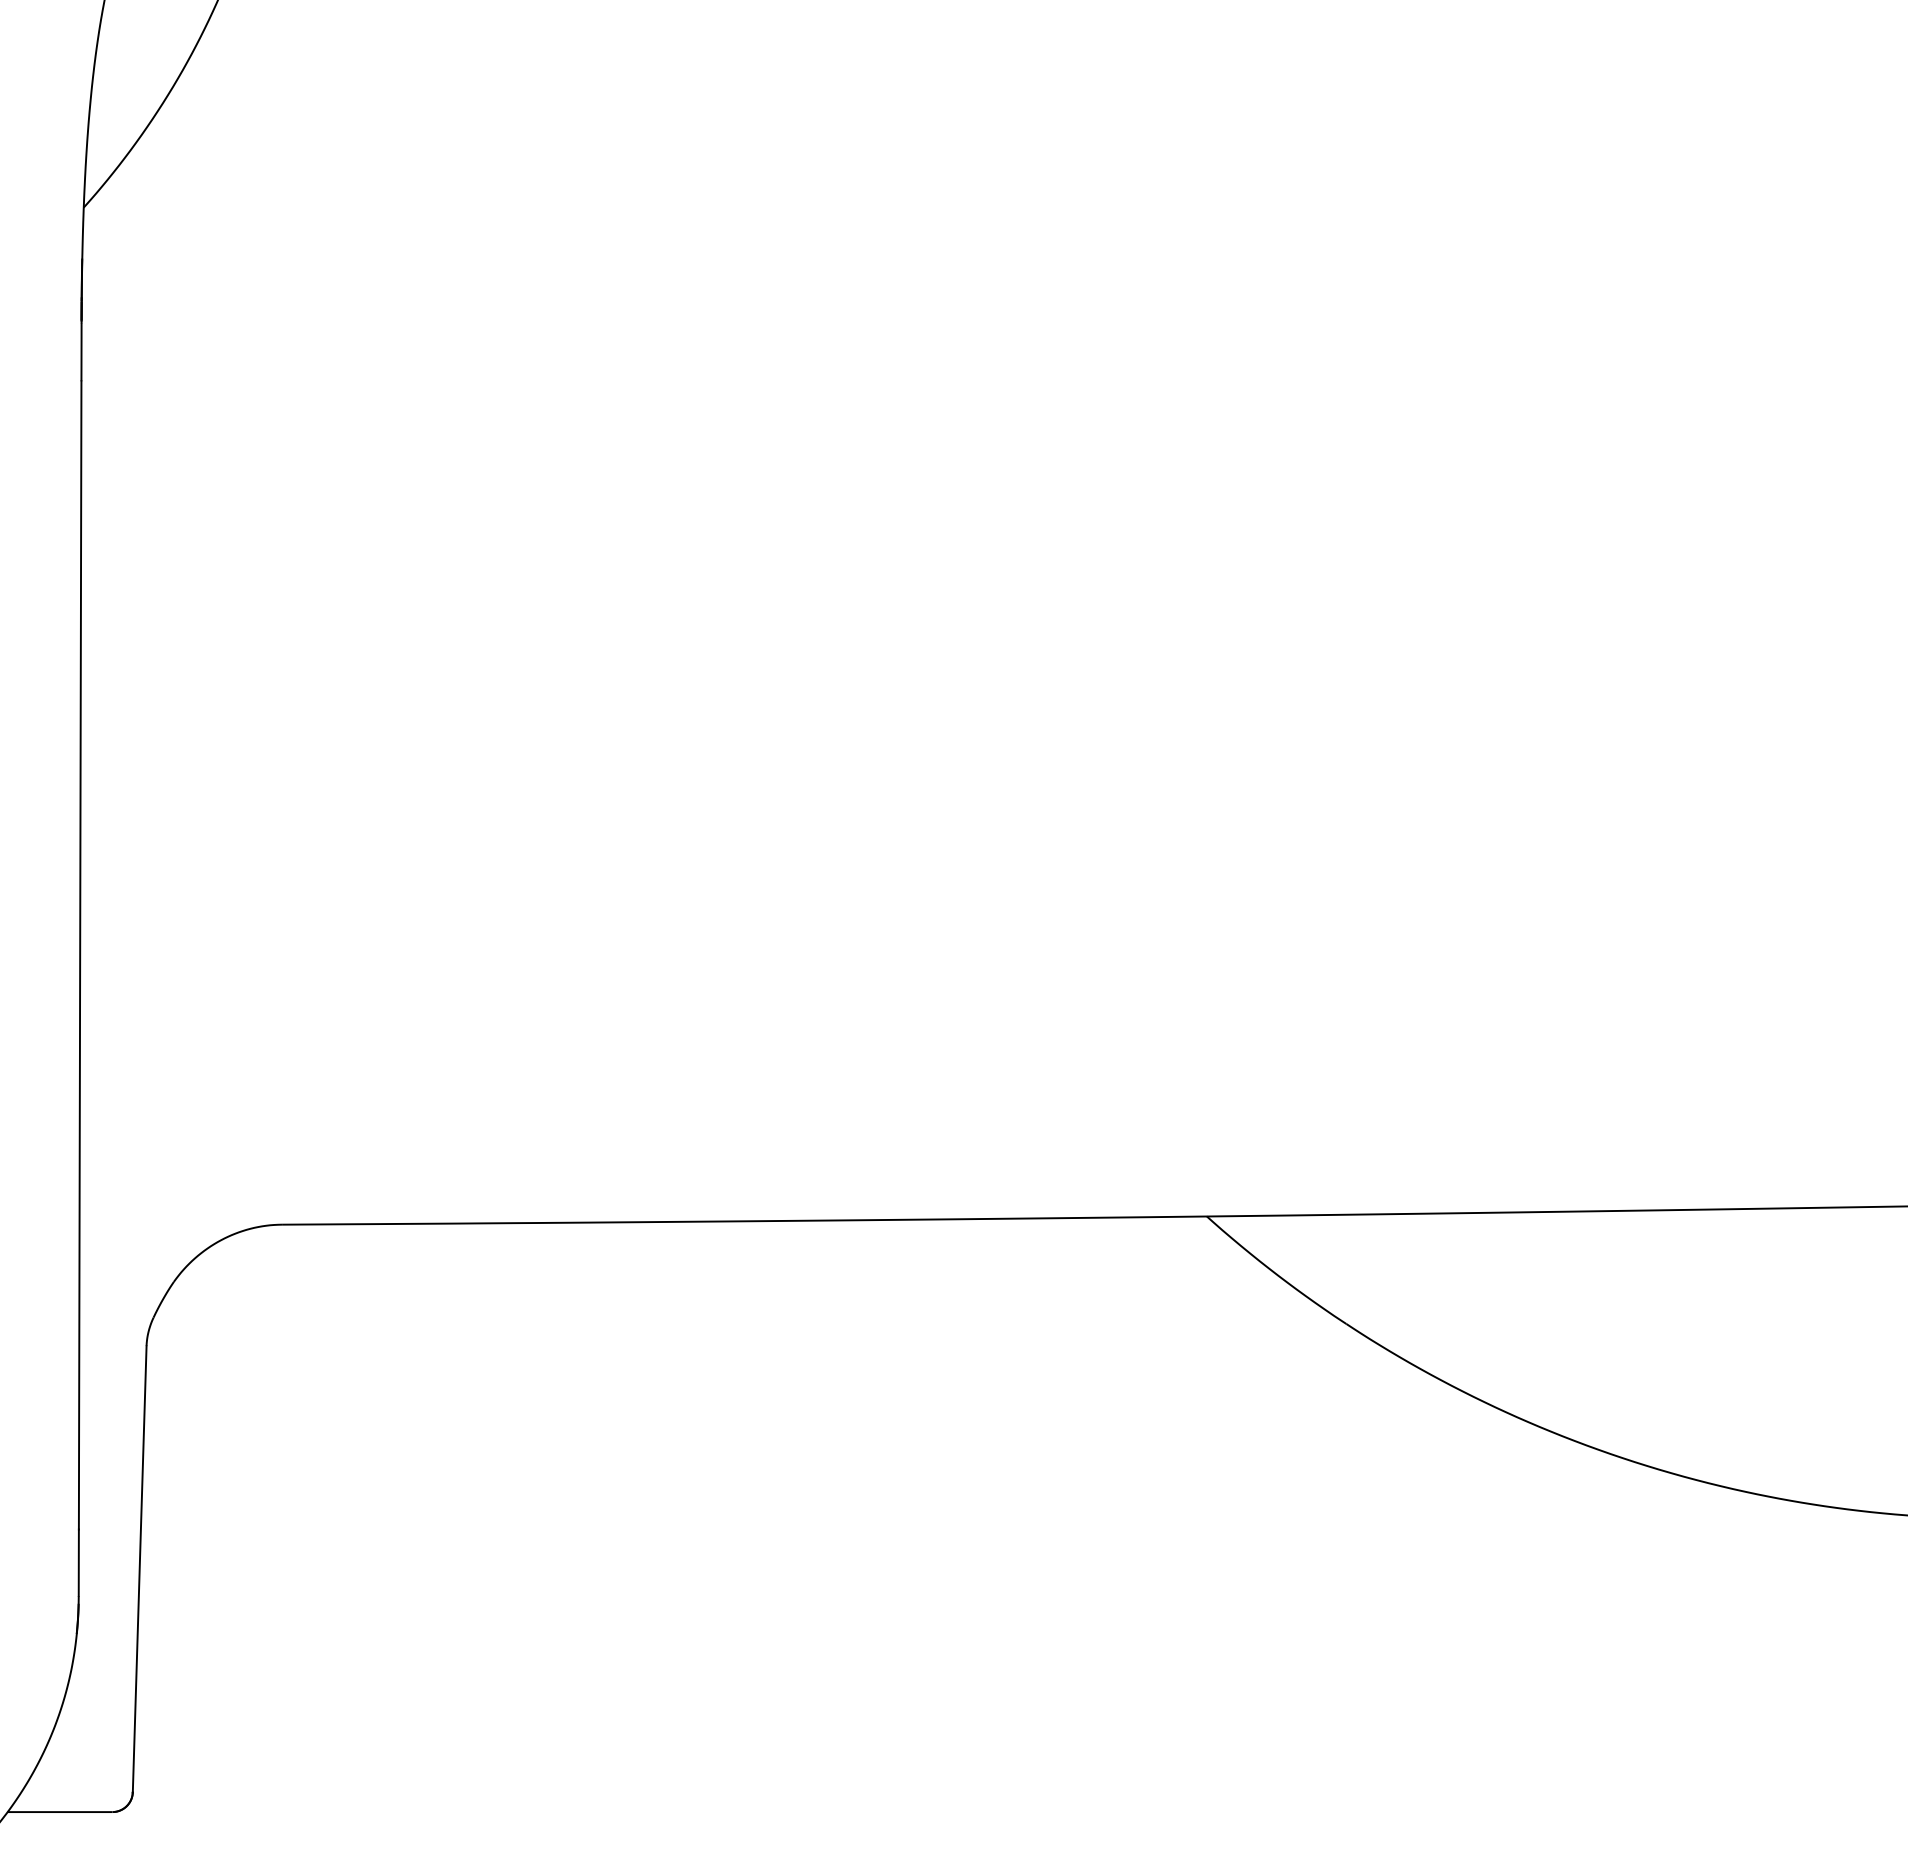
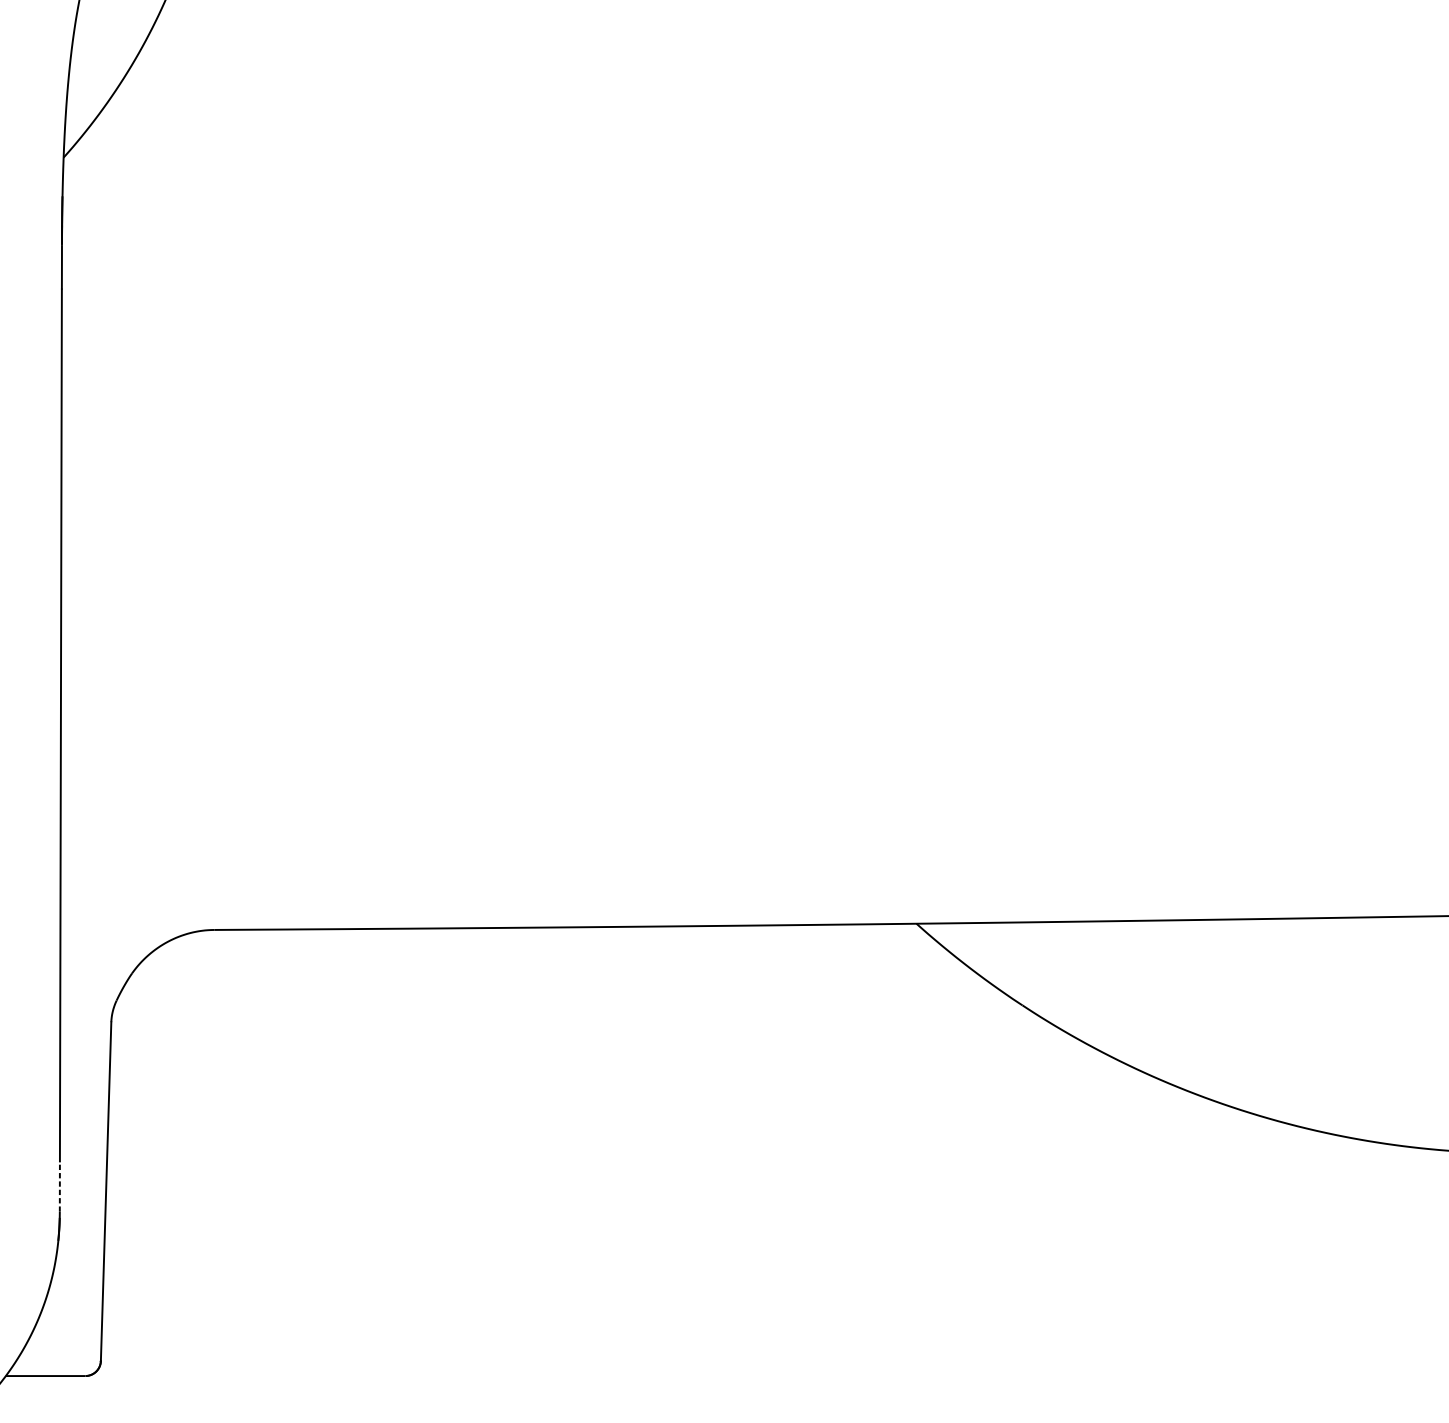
line: (78, 1562) -> (59, 1186), solid -> dashed

